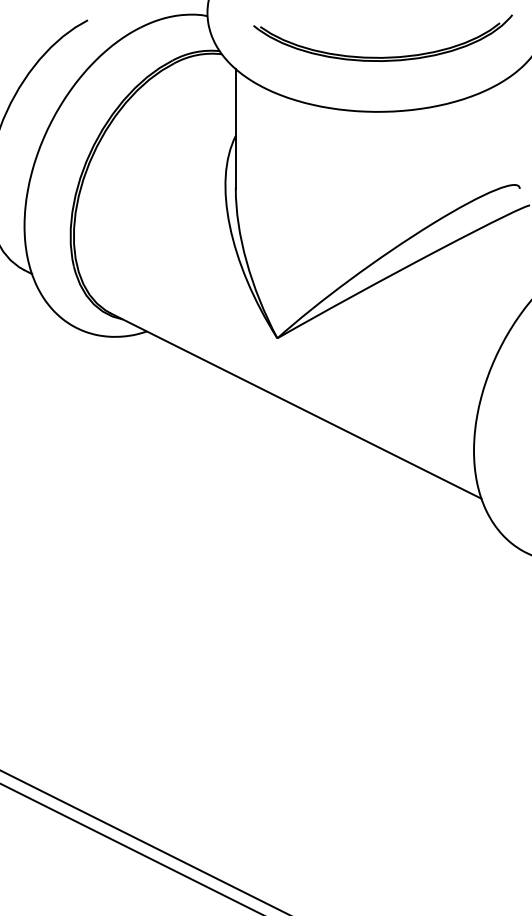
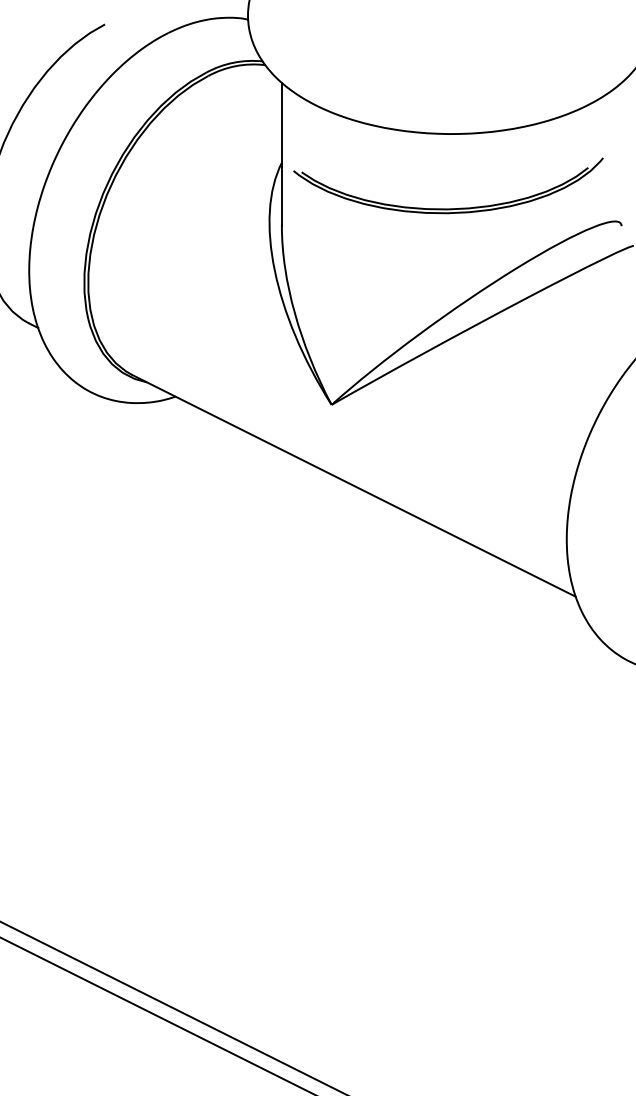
part: (384, 56) -> (450, 207), moved

